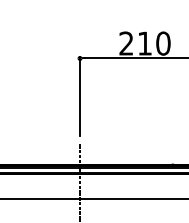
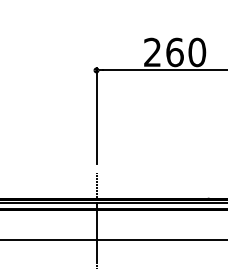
text: (144, 43) -> (174, 52), 210 -> 260

